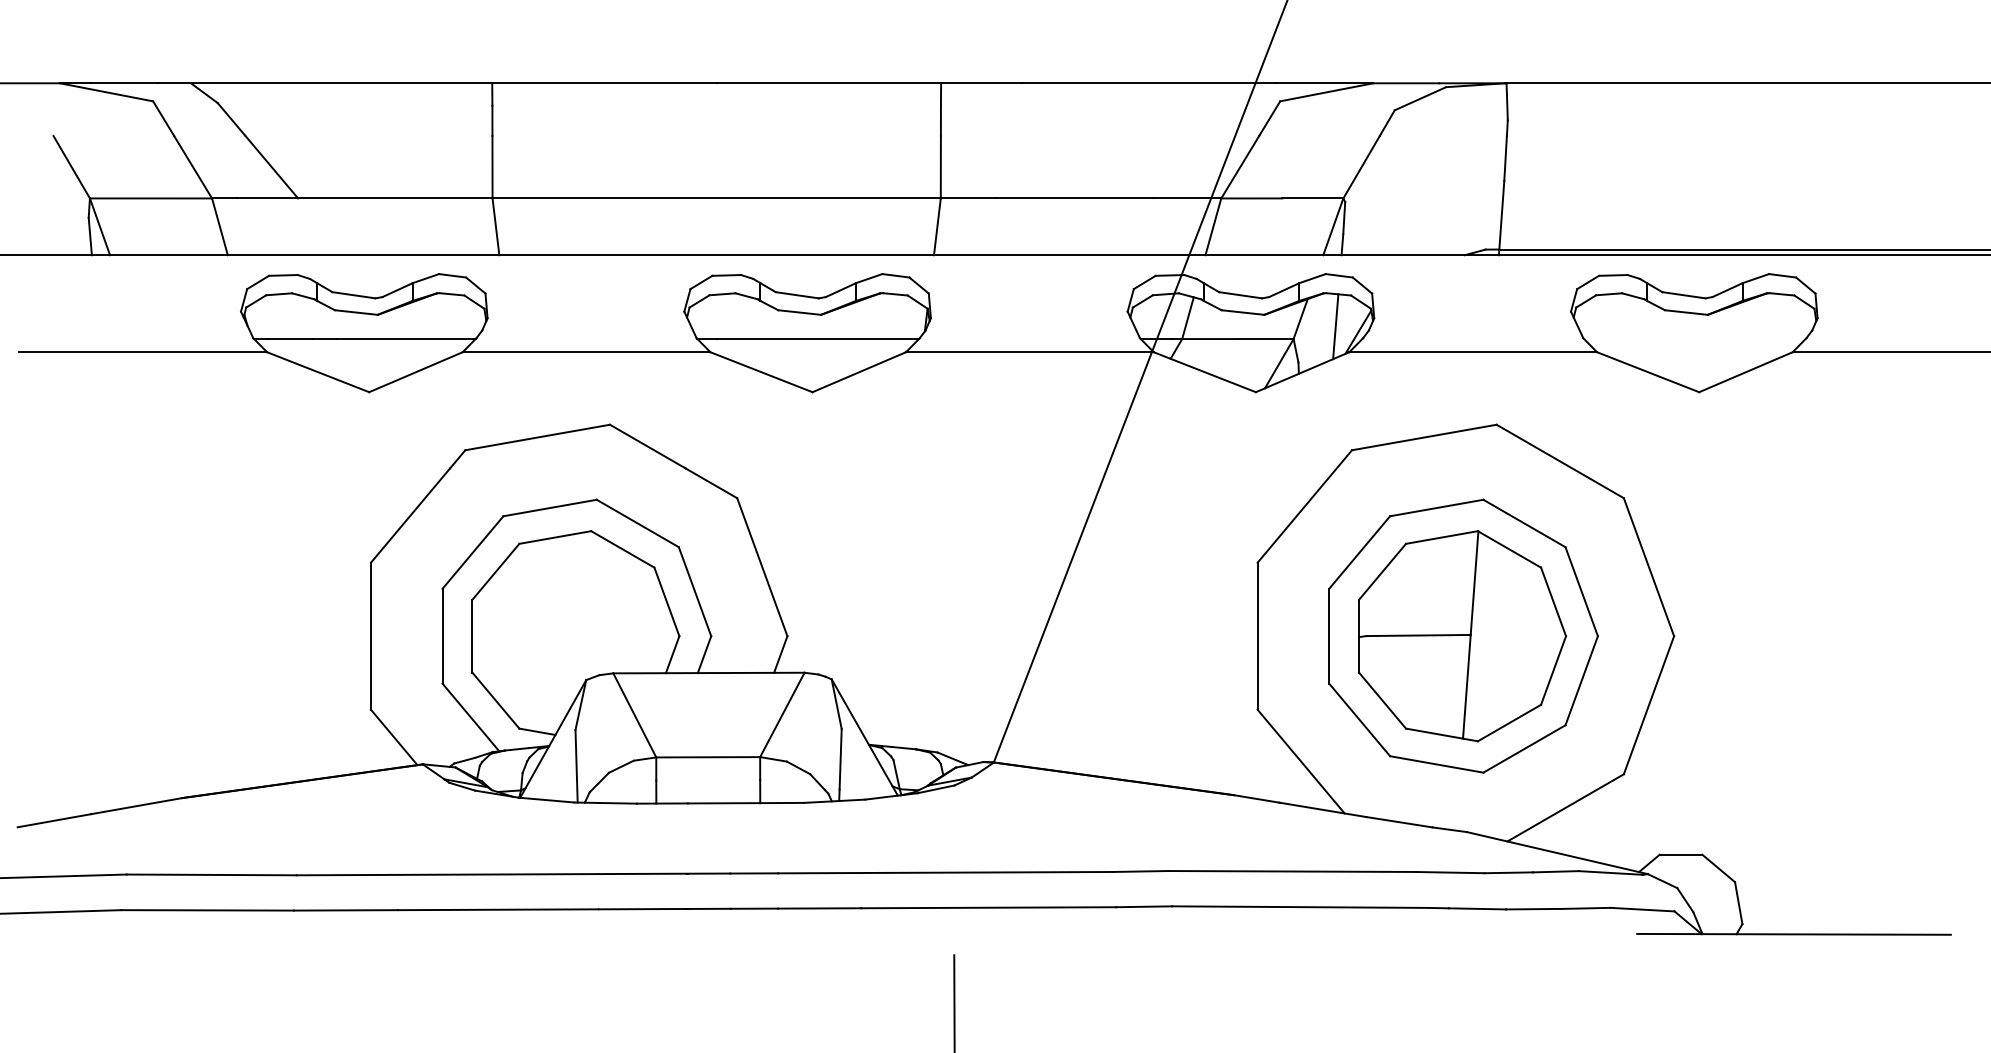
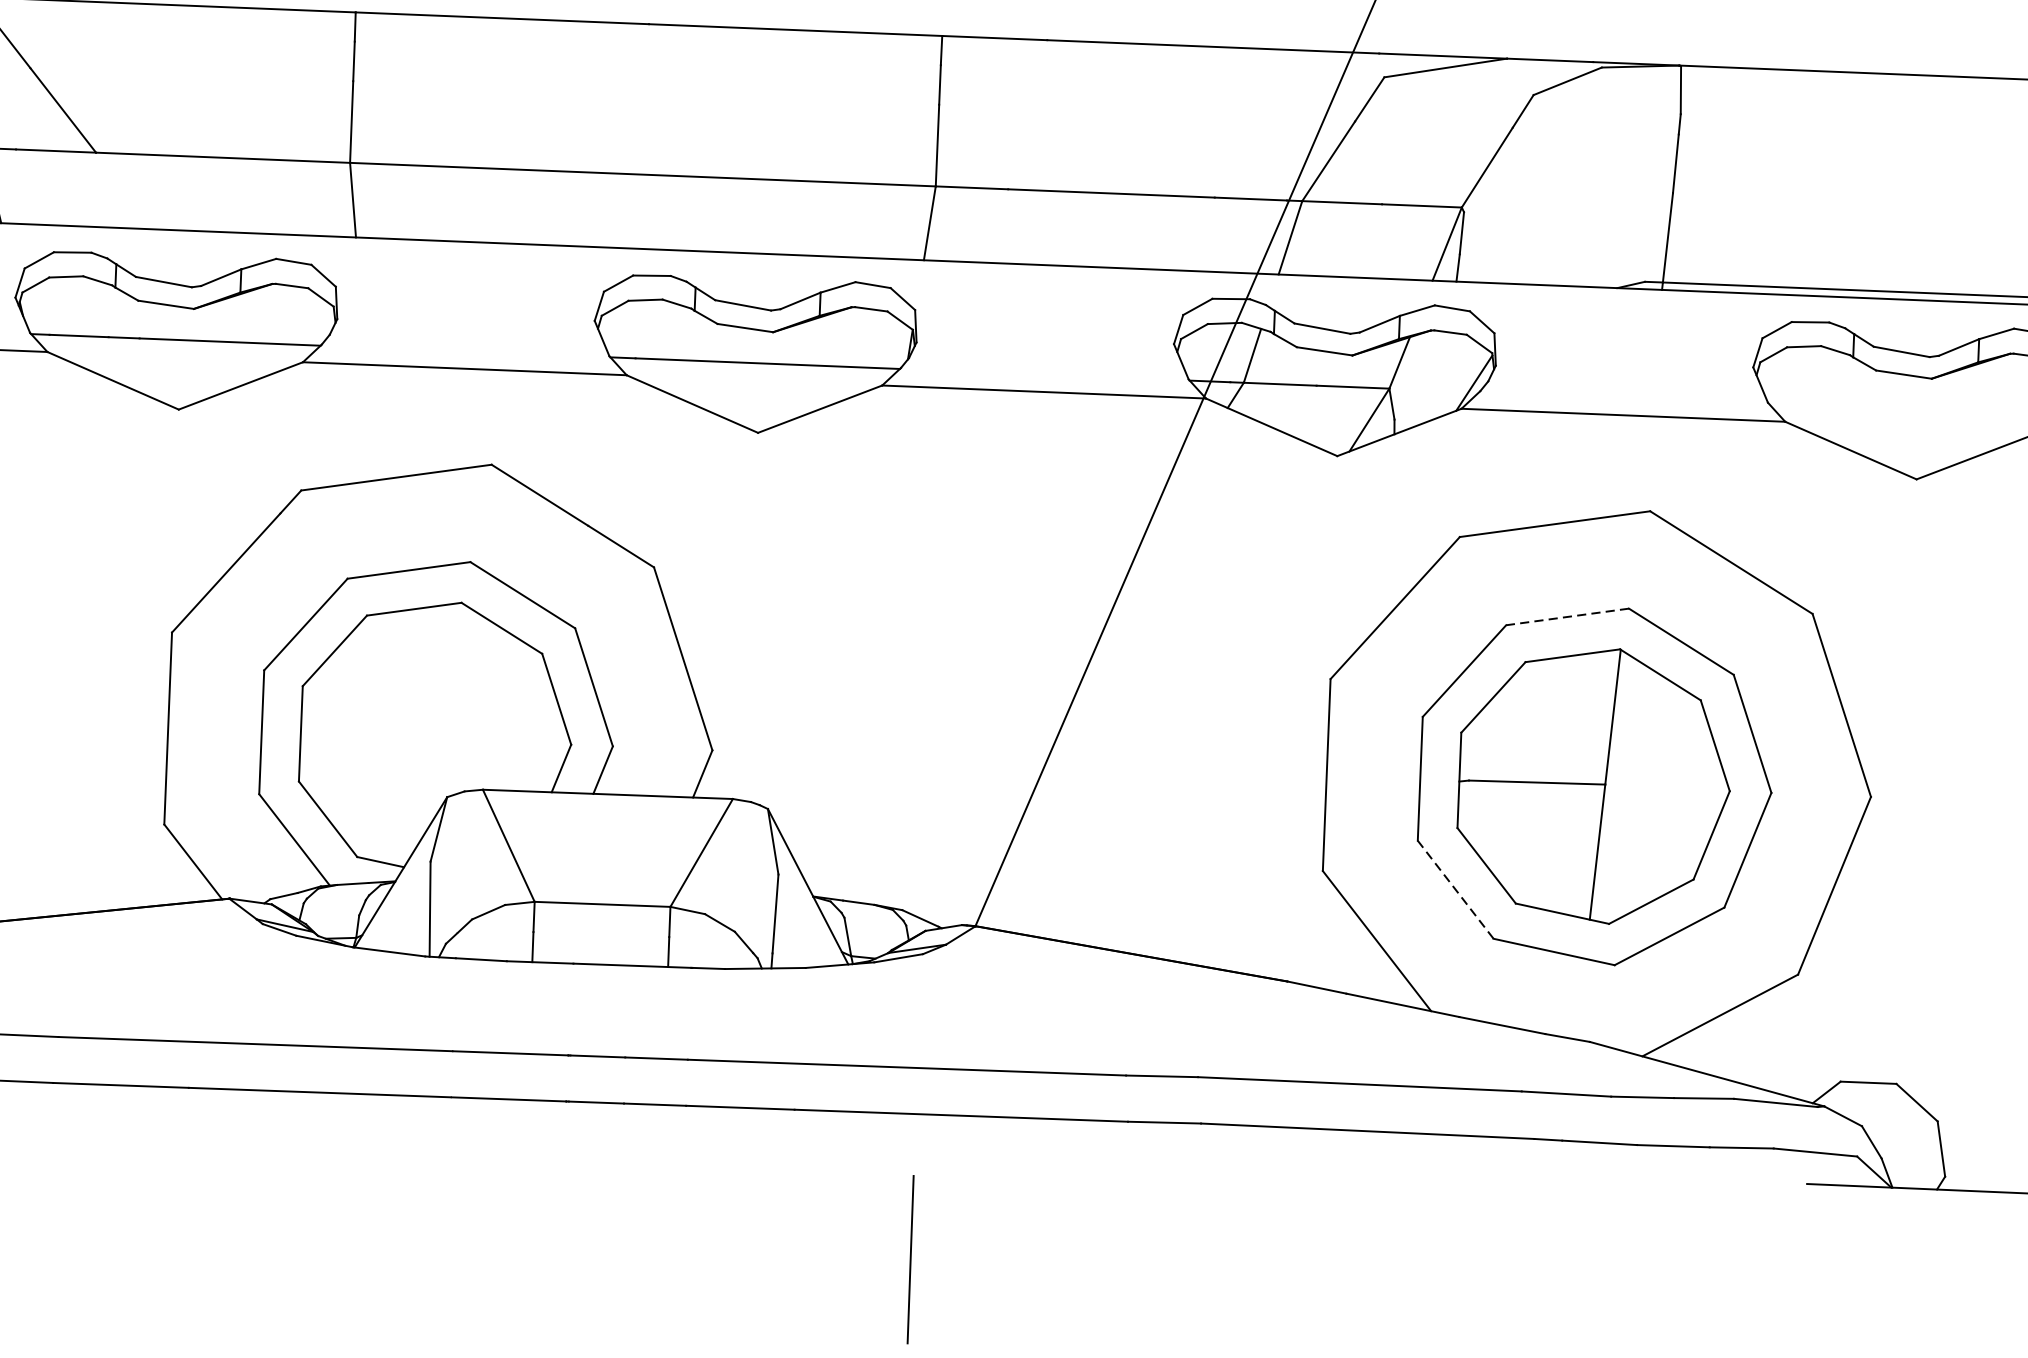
line: (1335, 326) -> (1444, 374), removed
line: (1436, 508) -> (1567, 617), solid -> dashed
line: (1359, 719) -> (1455, 889), solid -> dashed

